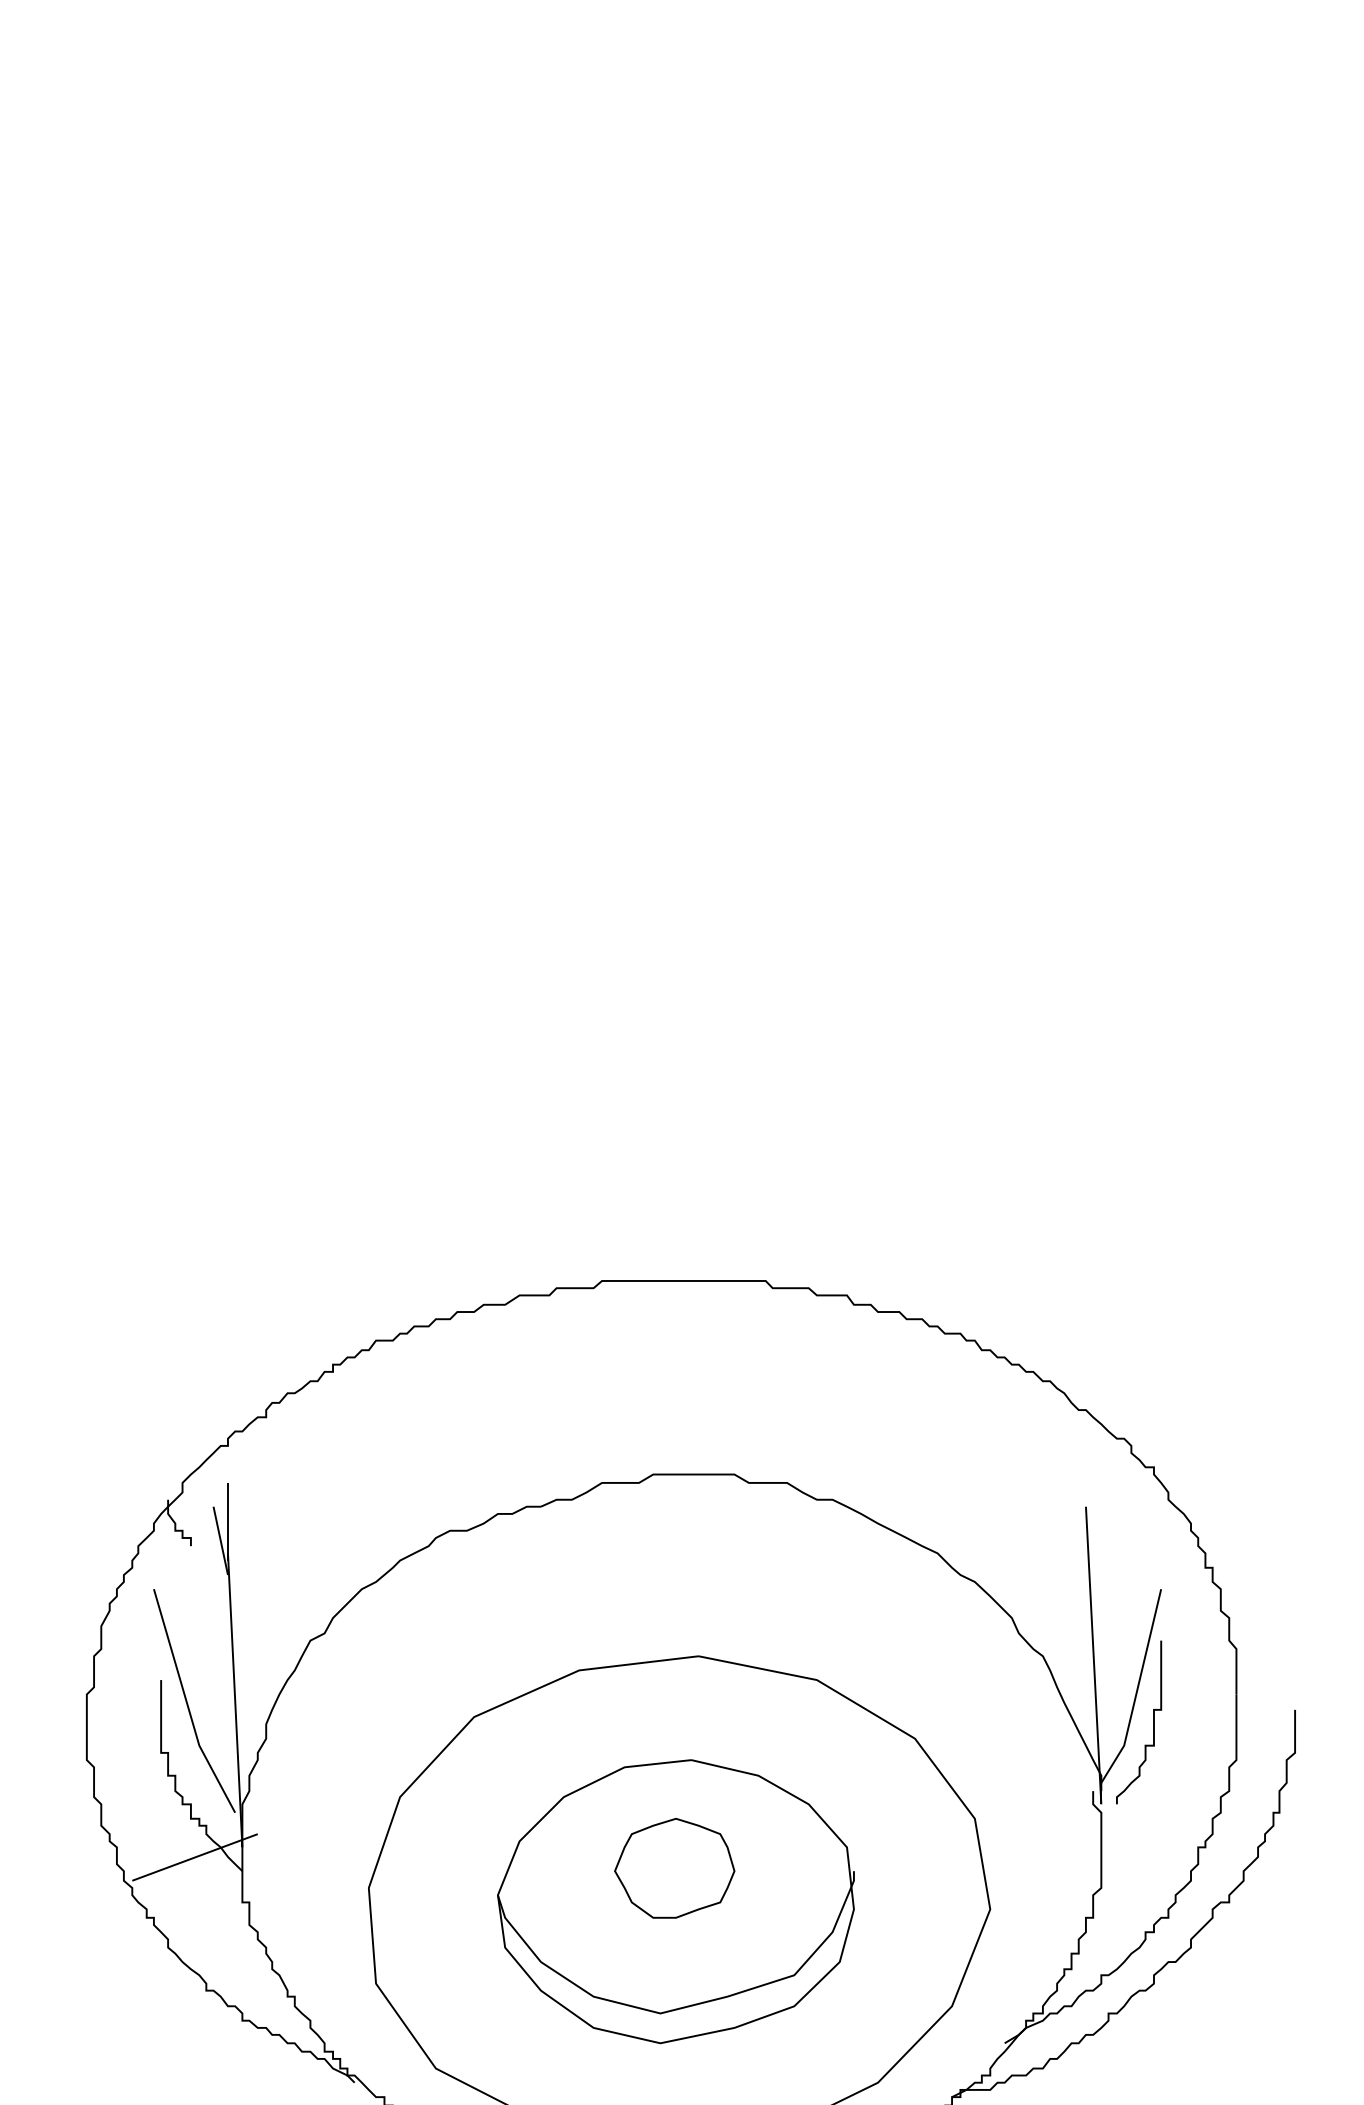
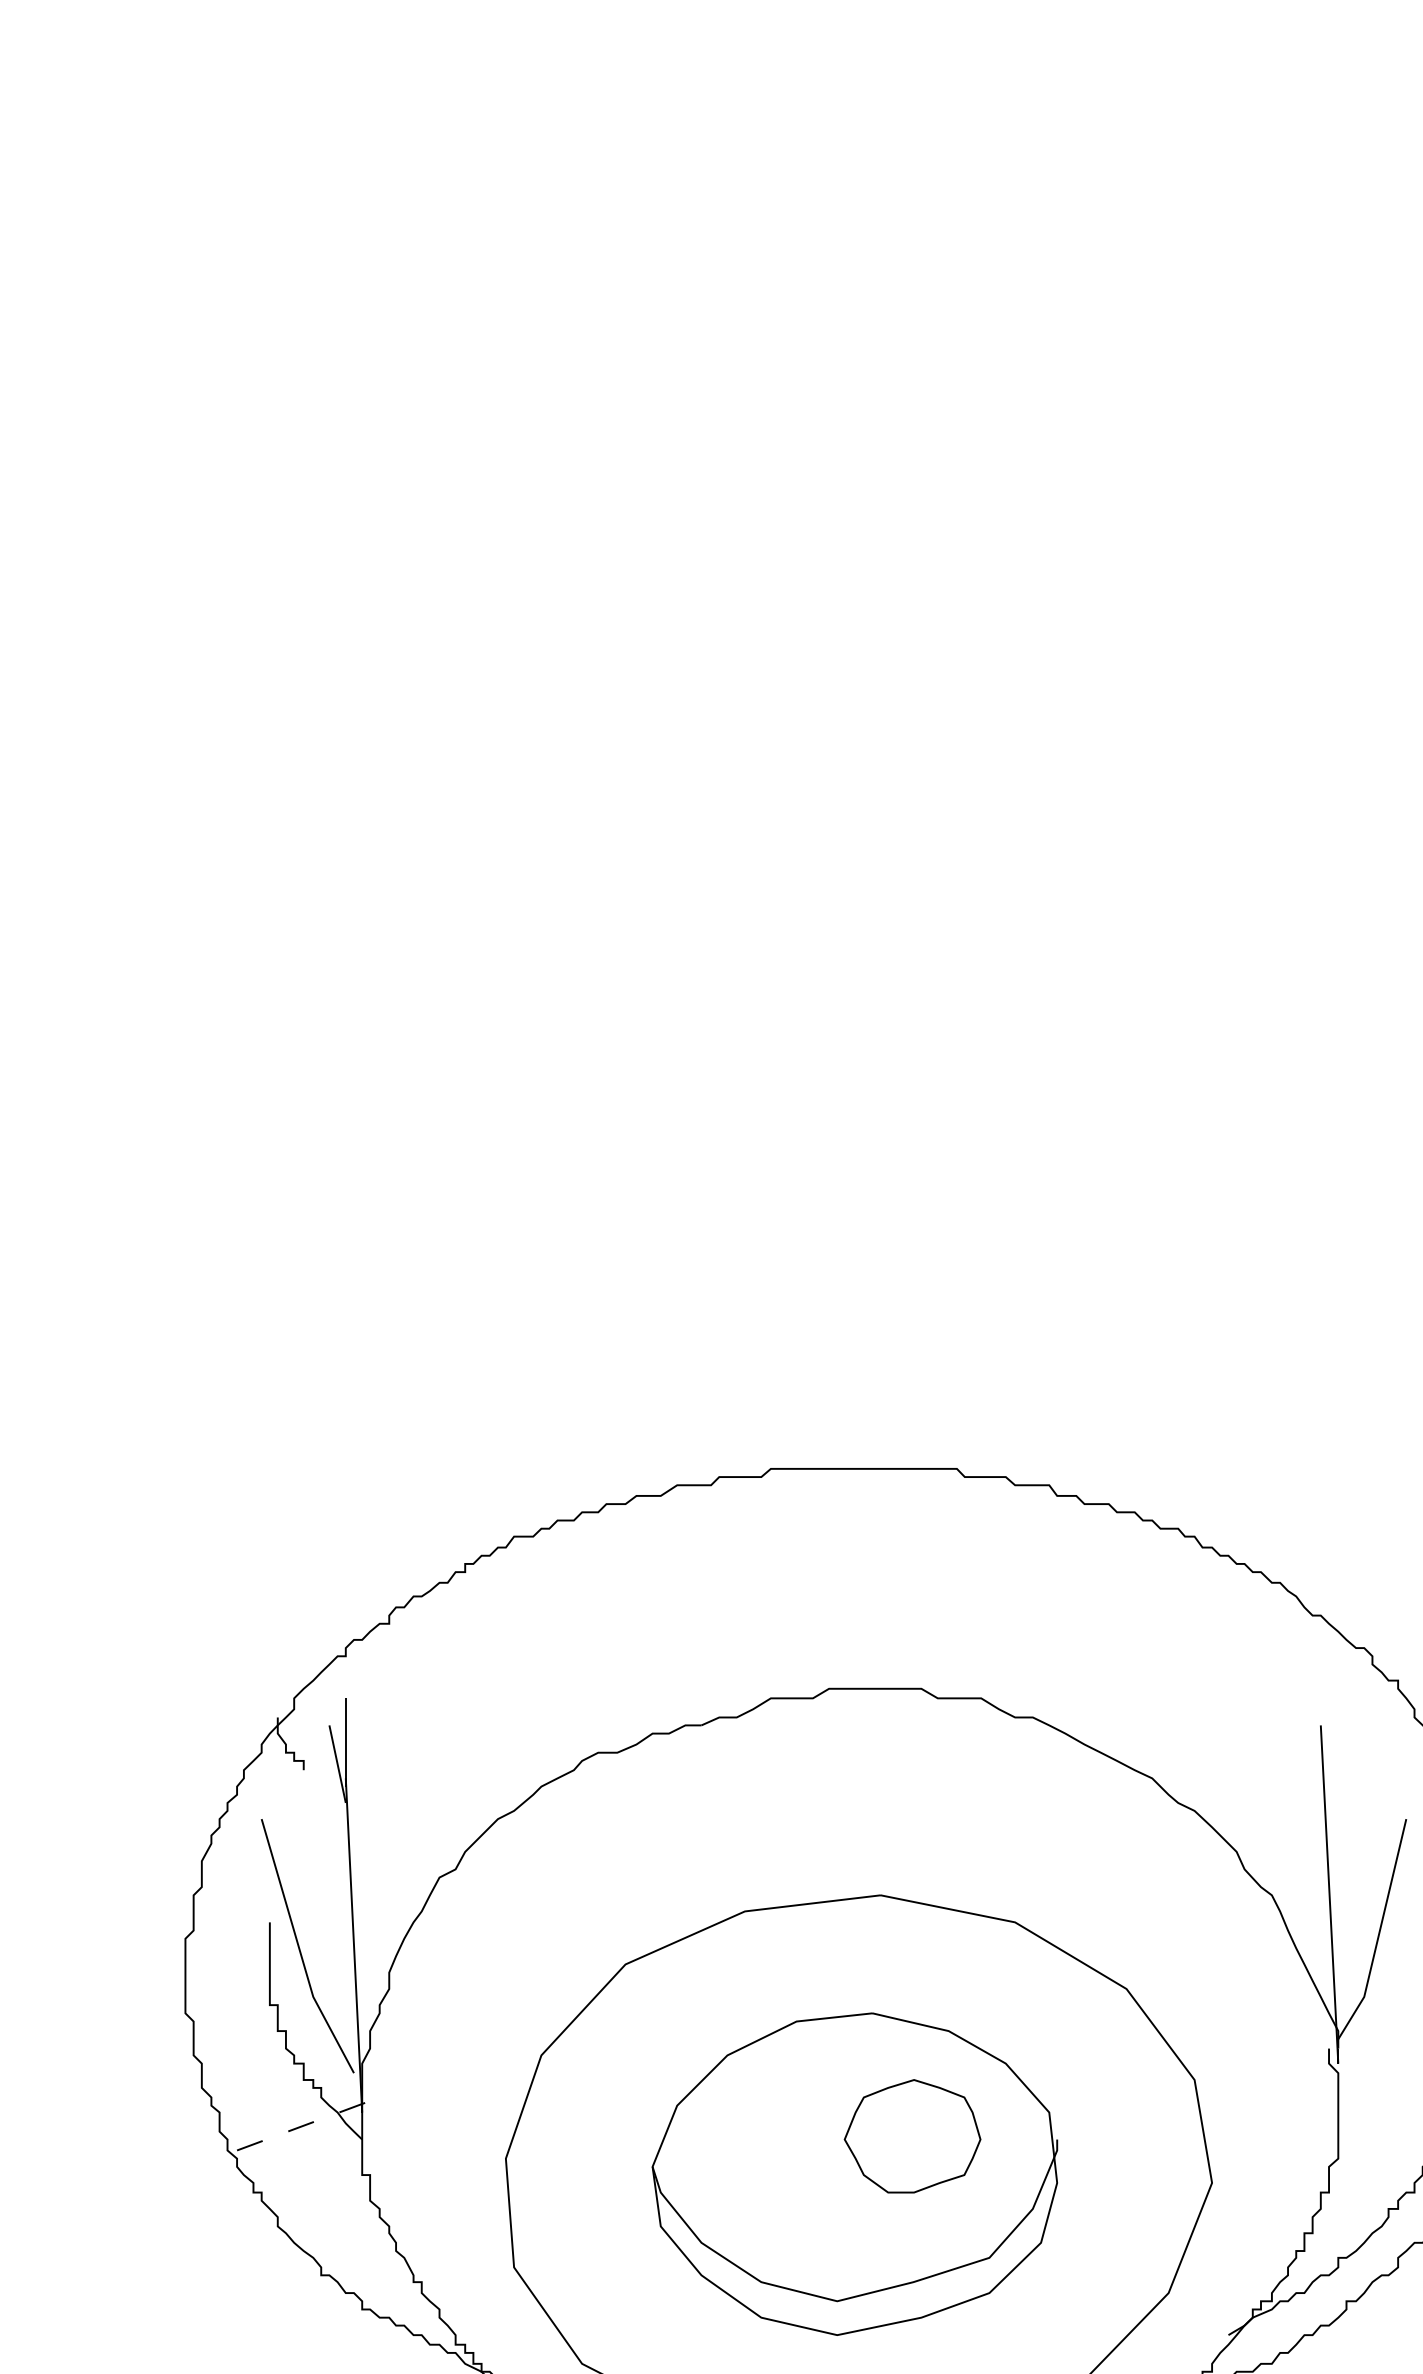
curve: (1153, 1722) -> (1397, 1970), removed
line: (195, 1857) -> (308, 2124), solid -> dashed
part: (674, 1868) -> (912, 2136), moved

